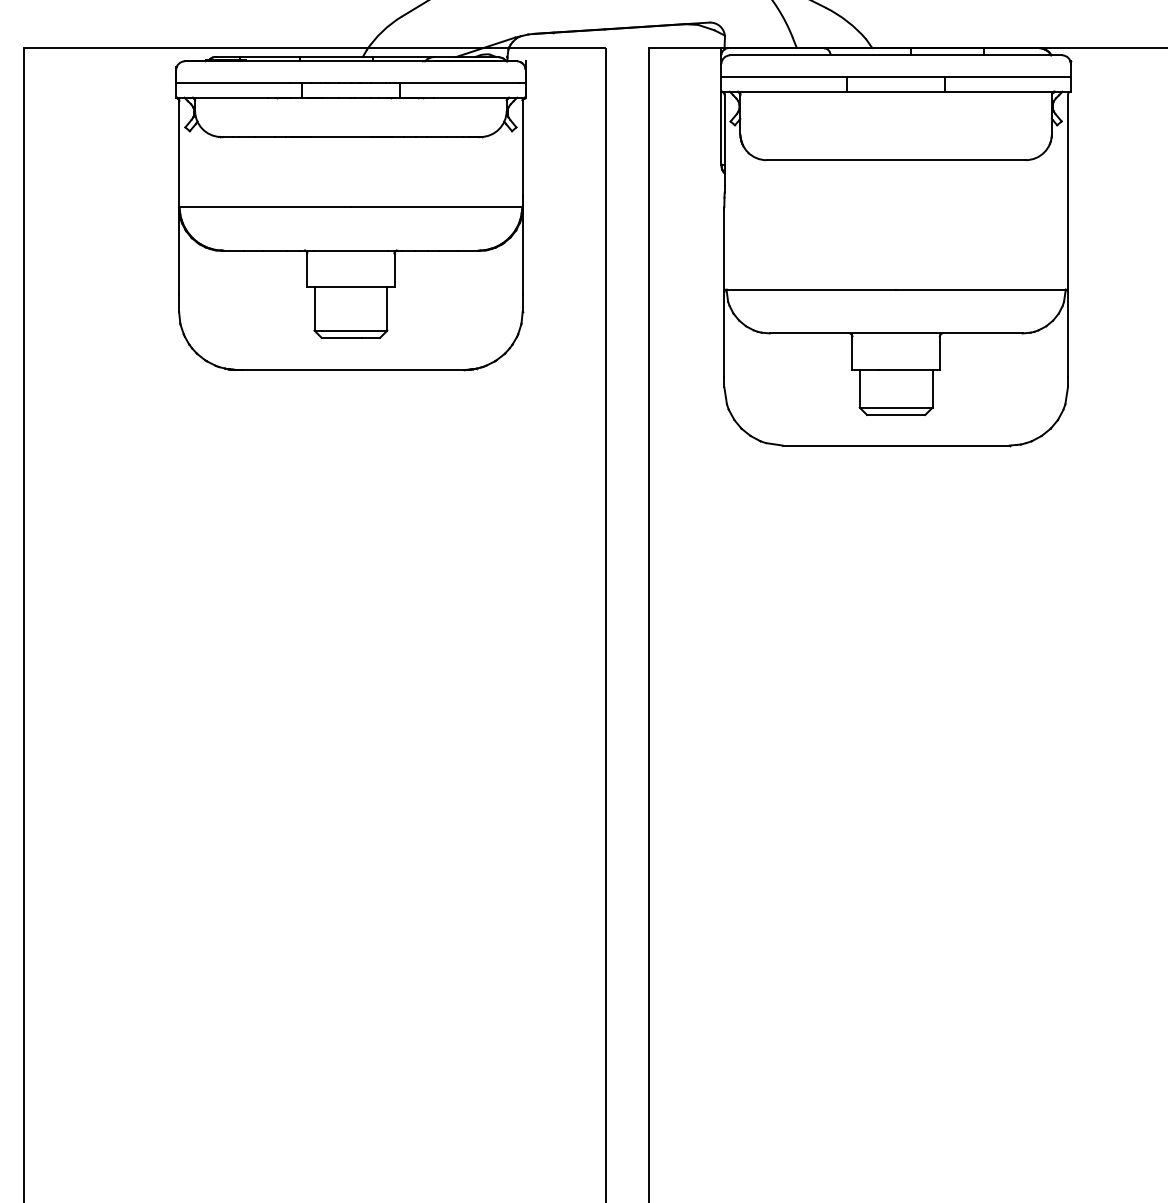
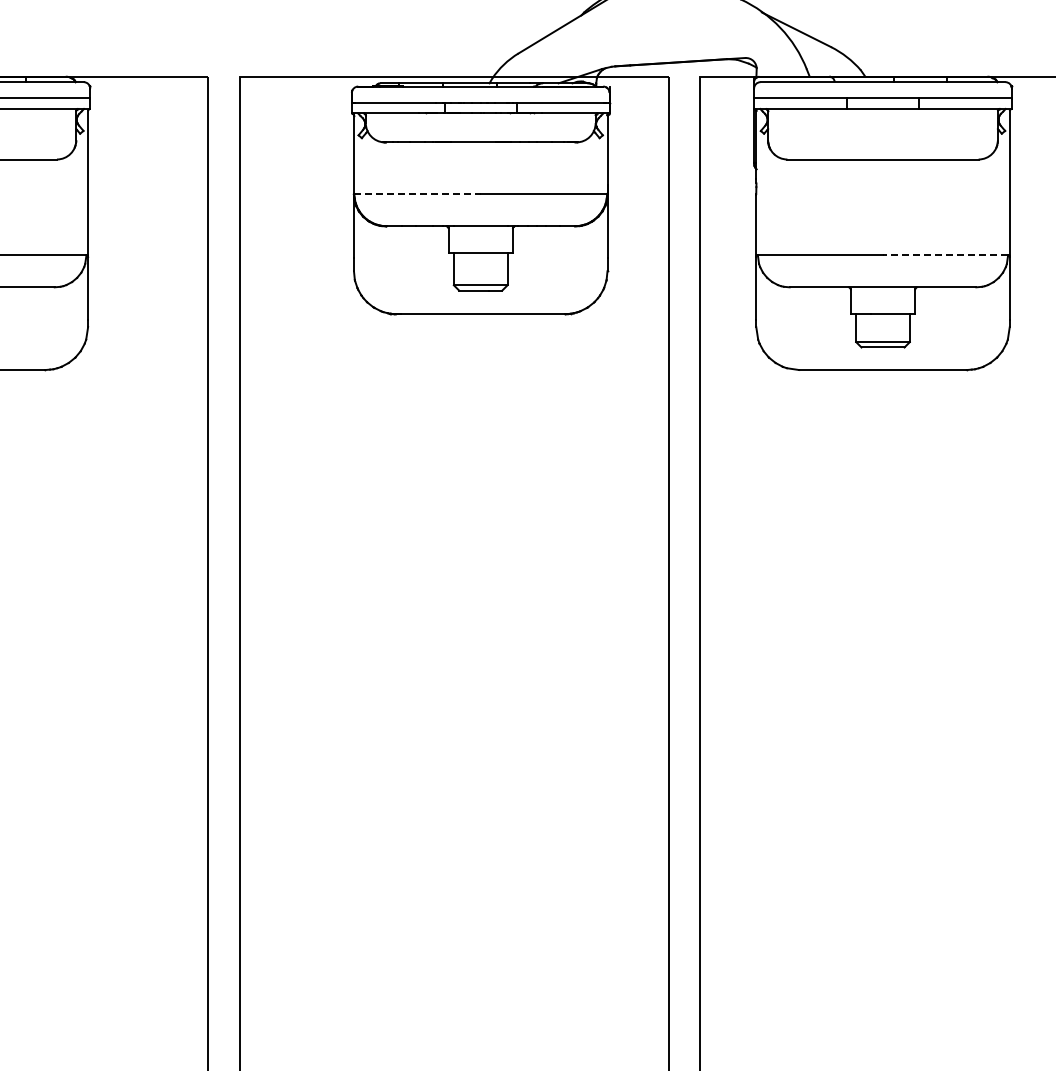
line: (266, 206) -> (418, 193), solid -> dashed
line: (980, 290) -> (945, 255), solid -> dashed

